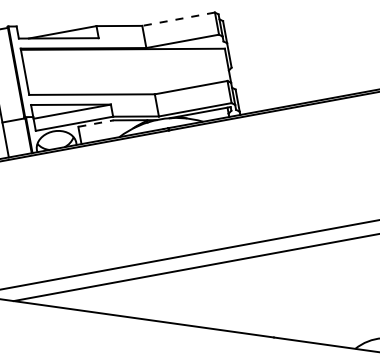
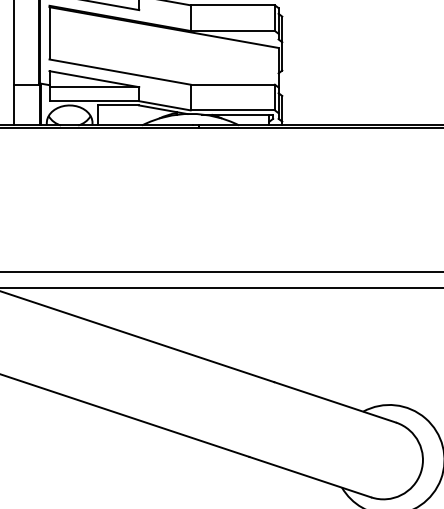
line: (178, 19) -> (232, 5), dashed -> solid
line: (96, 123) -> (119, 105), dashed -> solid

